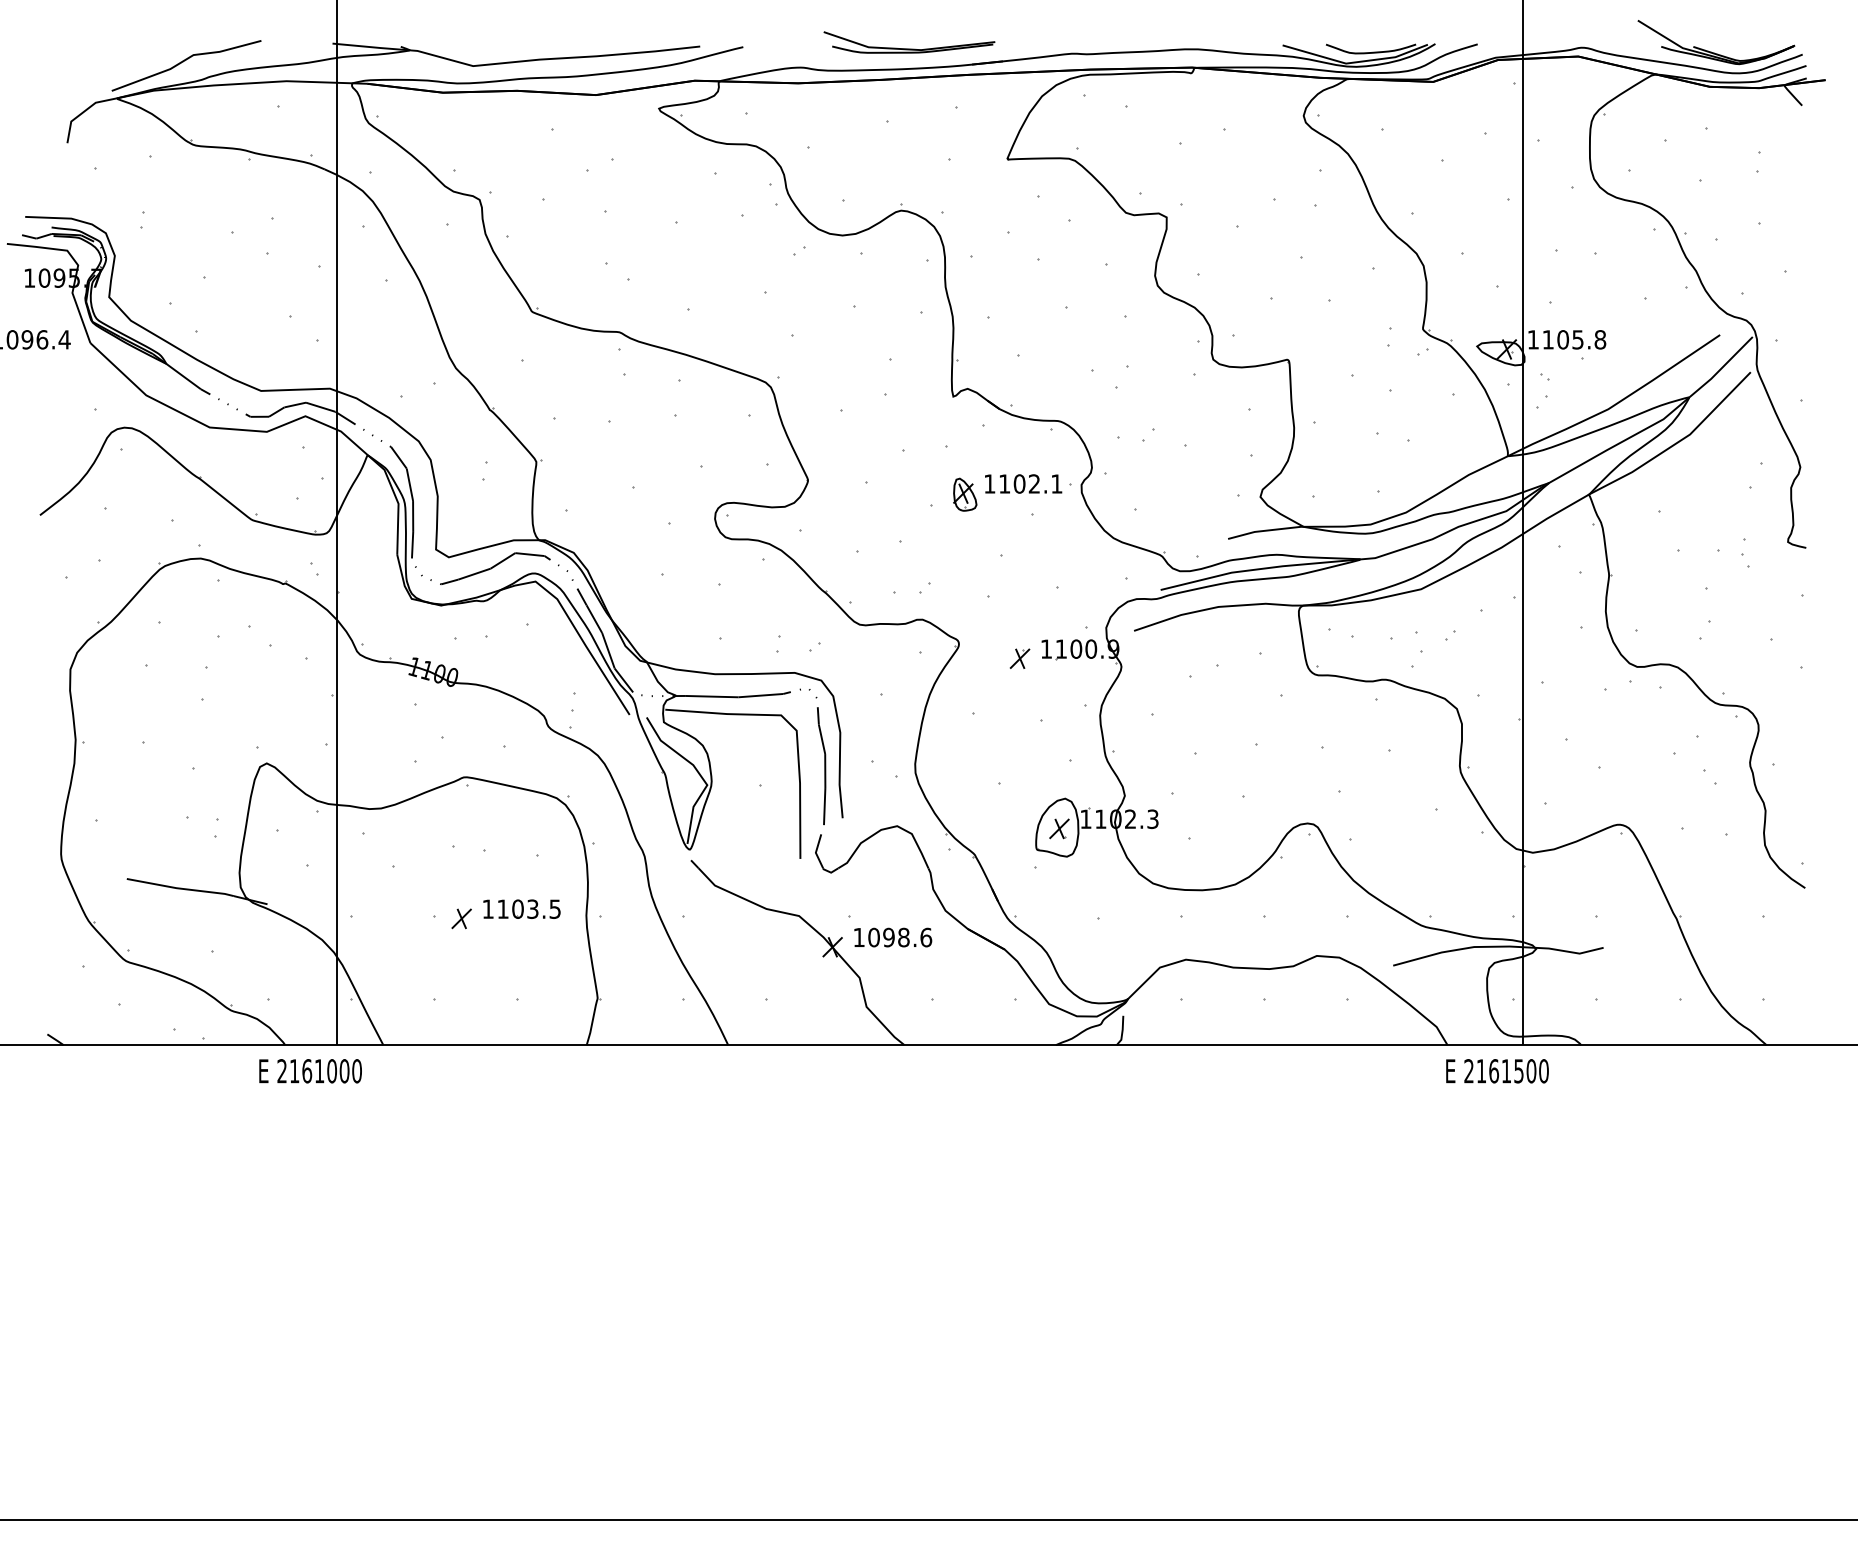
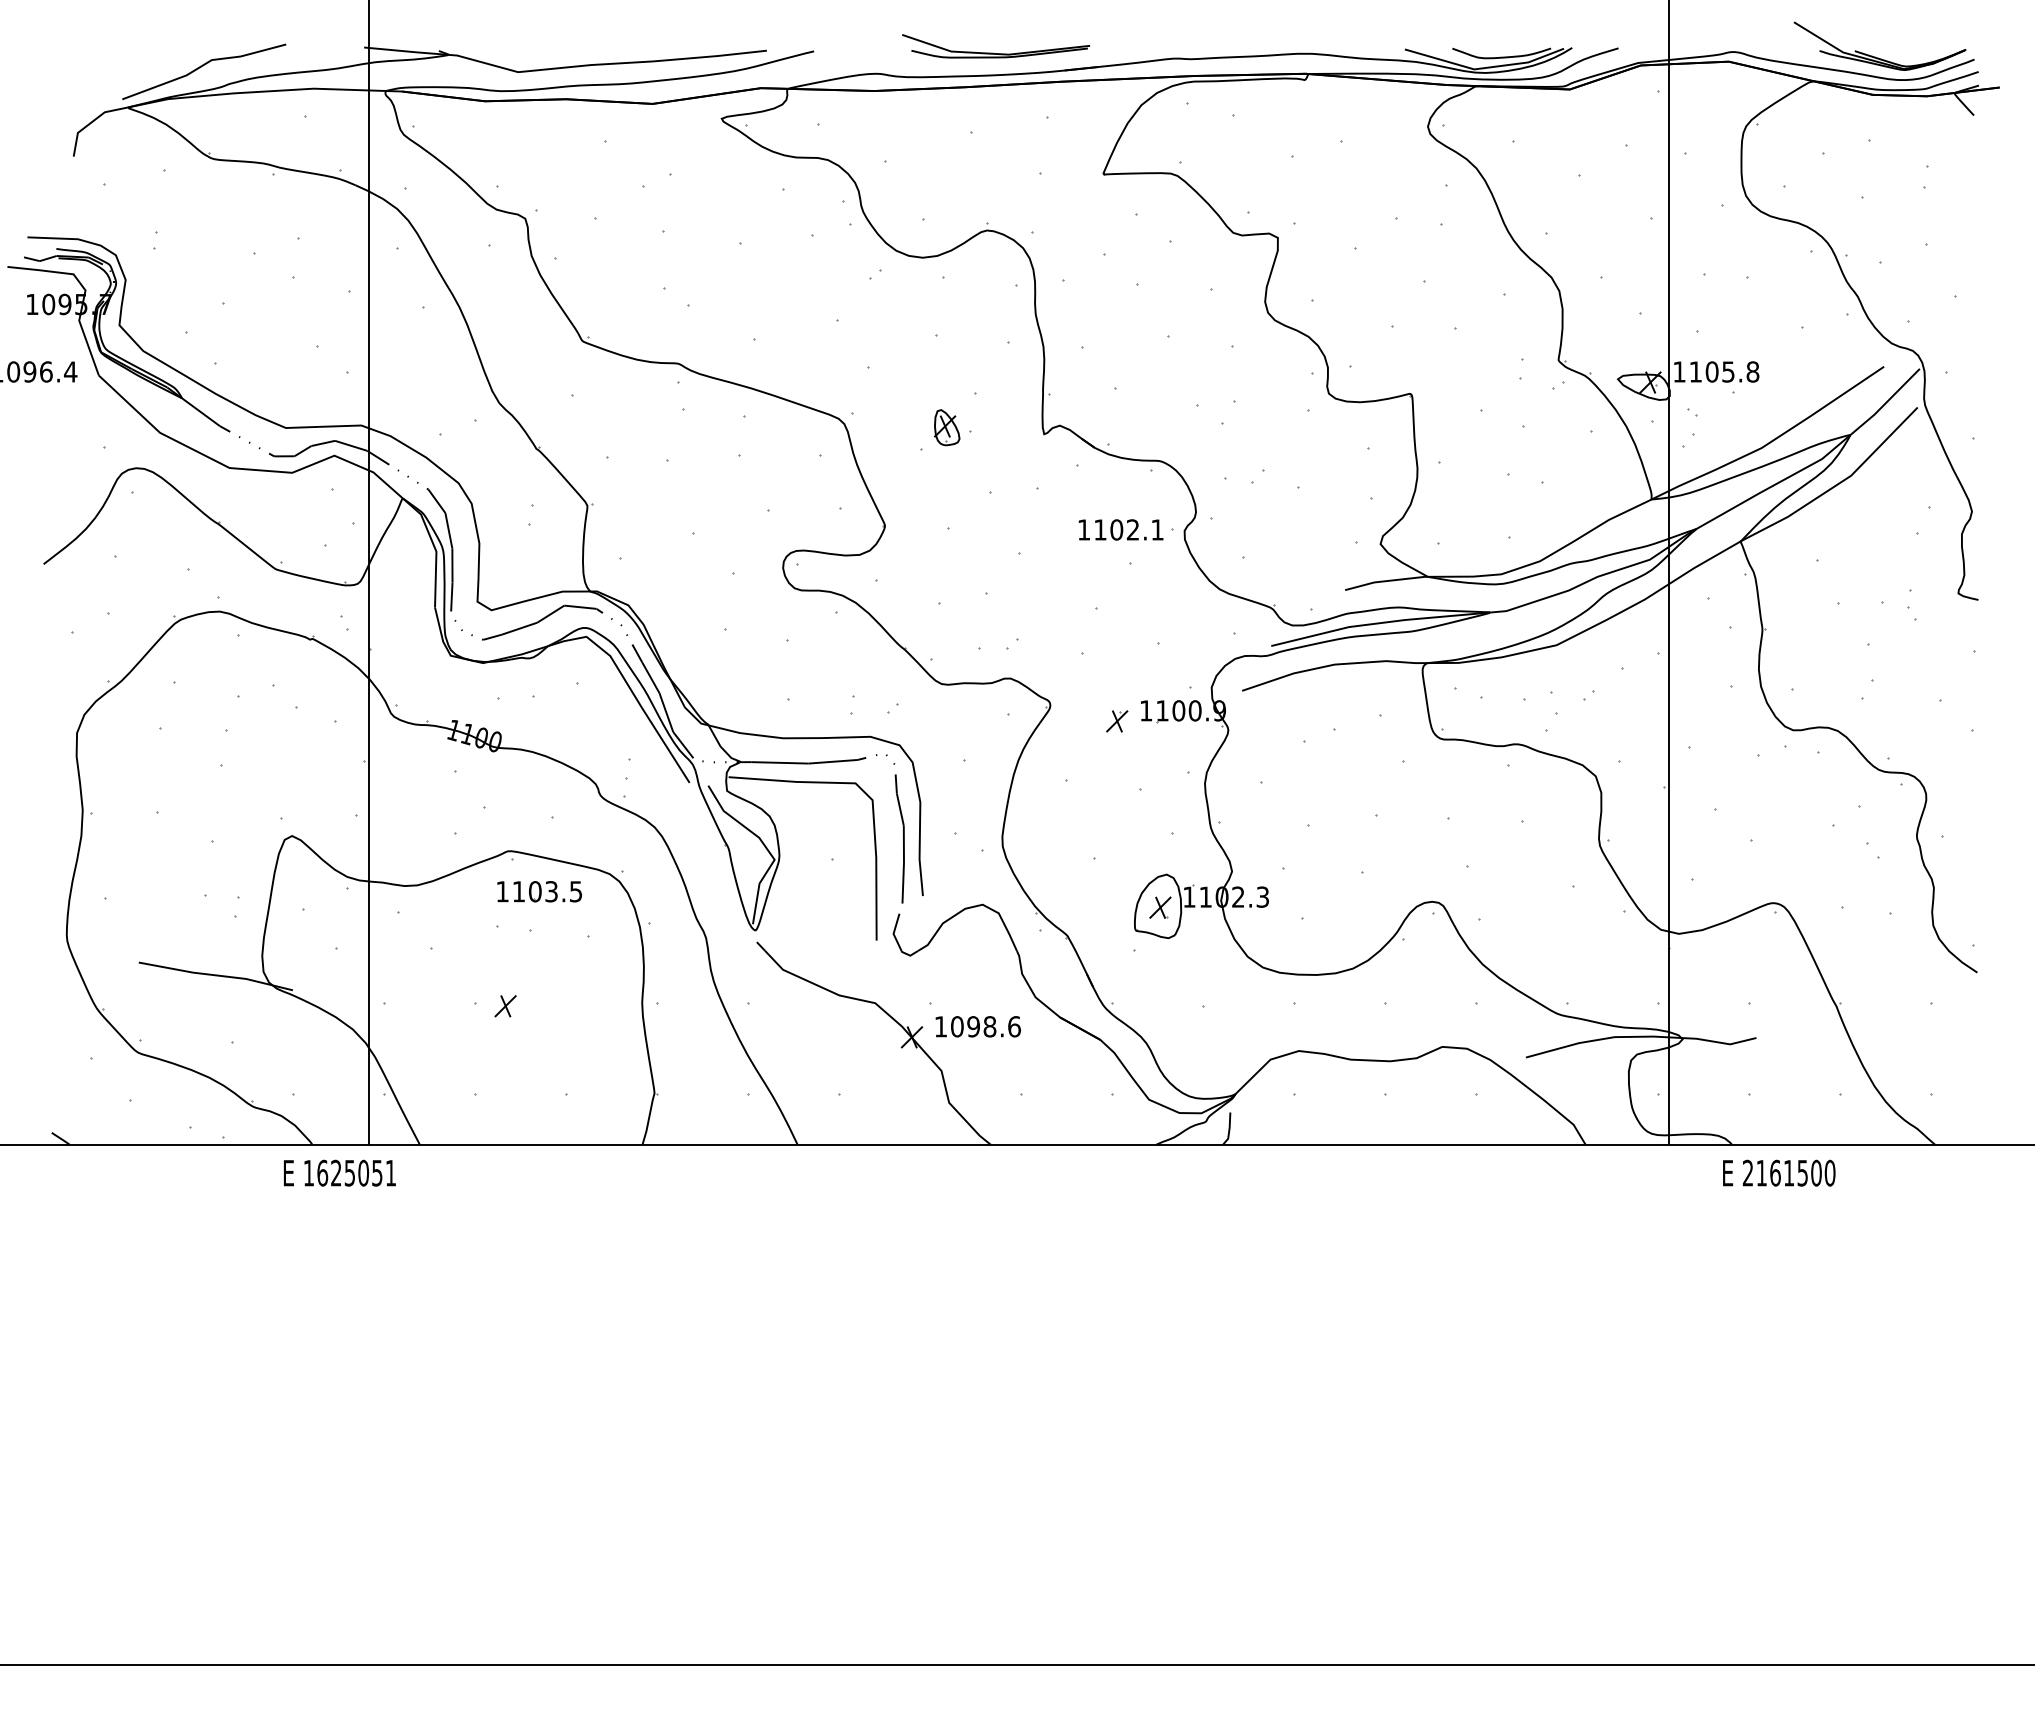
part: (965, 494) -> (947, 427), moved
part: (521, 909) -> (539, 891), moved
text: (319, 1070) -> (349, 1172), 2161000 -> 1625051
text: (1497, 1070) -> (1779, 1172), moved

